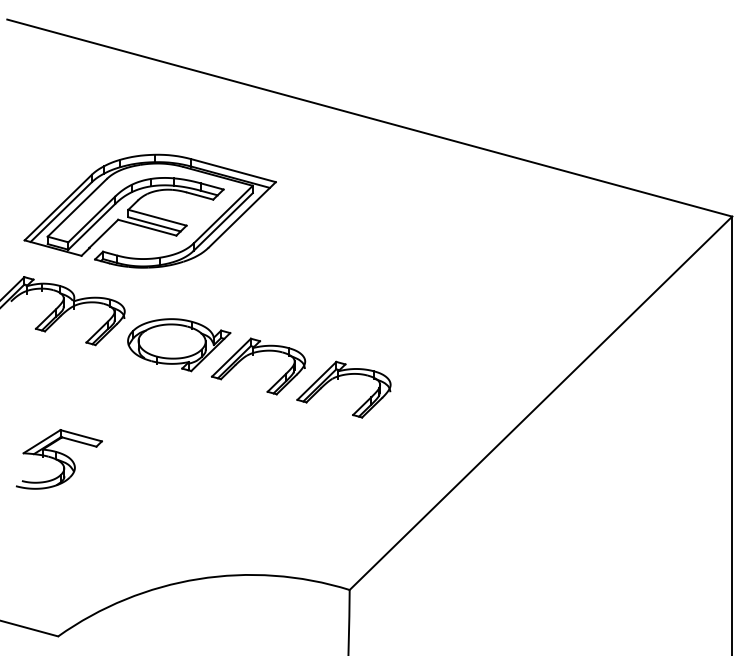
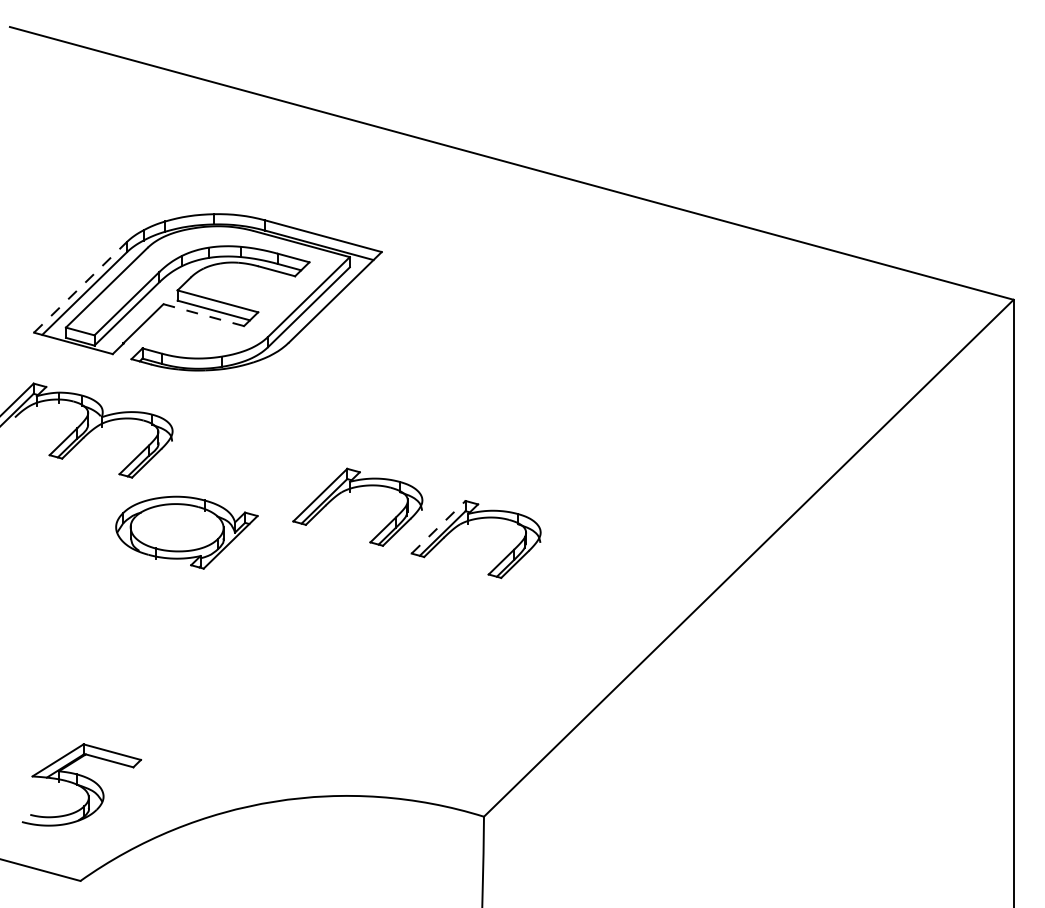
line: (58, 207) -> (80, 287), solid -> dashed
line: (147, 227) -> (203, 315), solid -> dashed
part: (178, 344) -> (186, 532), moved
line: (316, 381) -> (438, 527), solid -> dashed
part: (58, 459) -> (81, 784), moved

